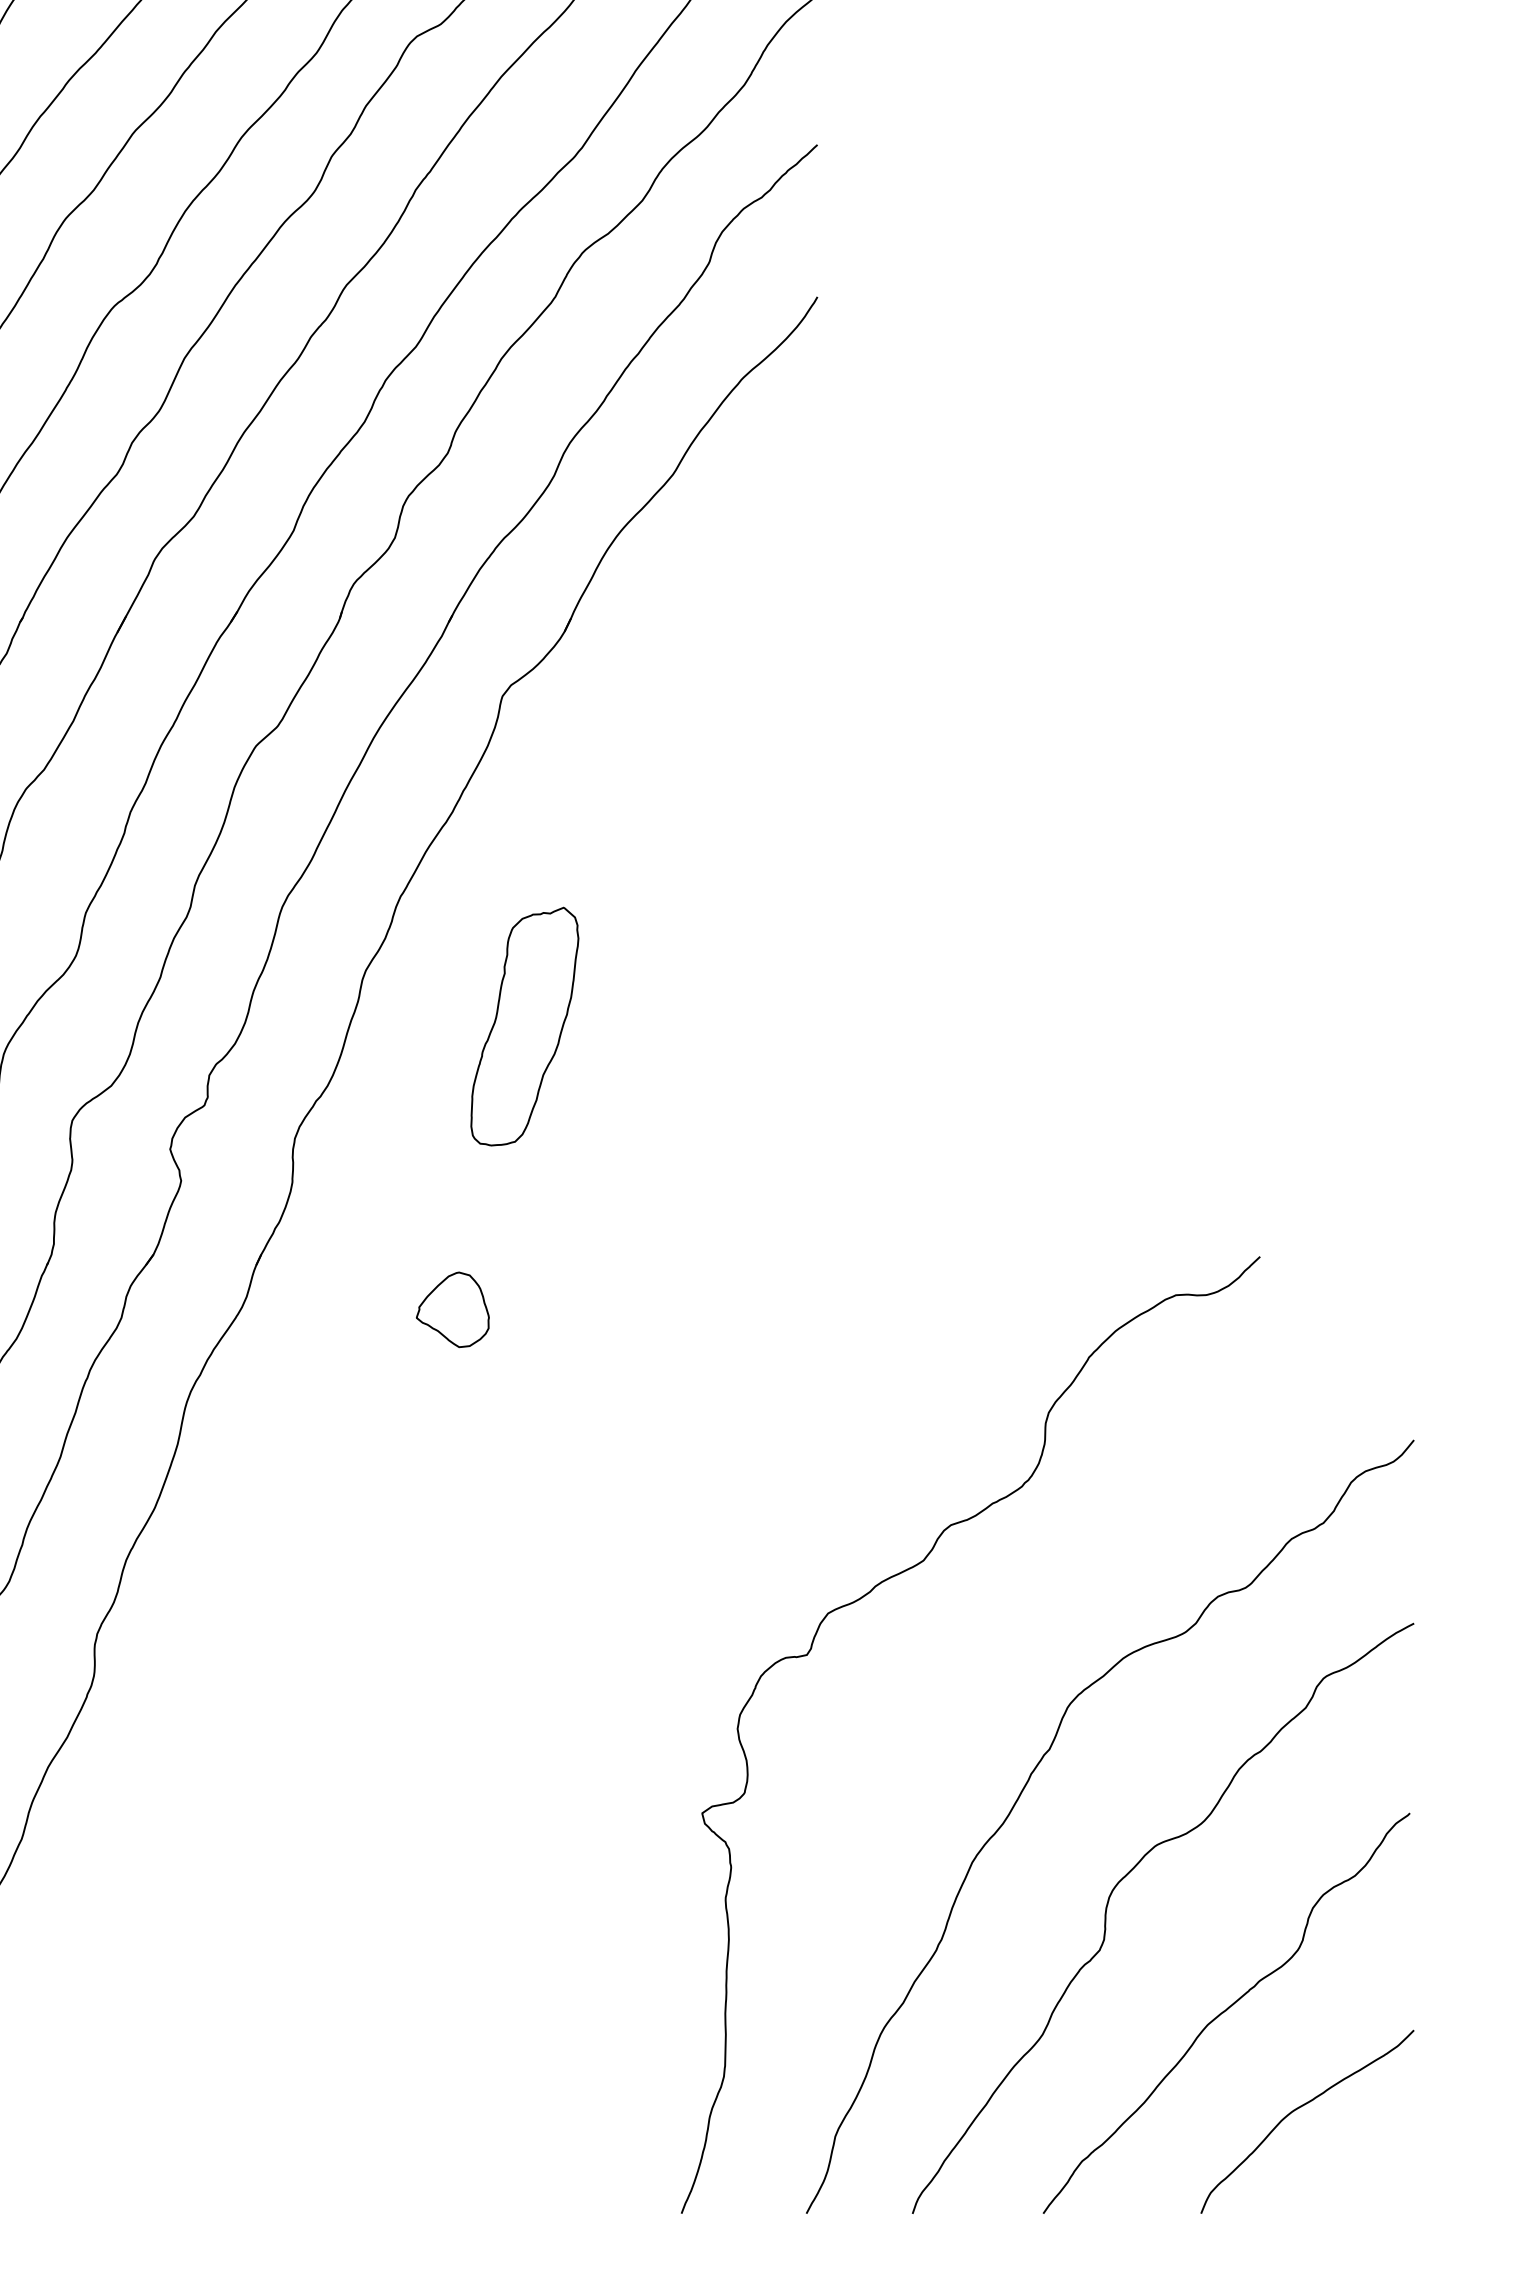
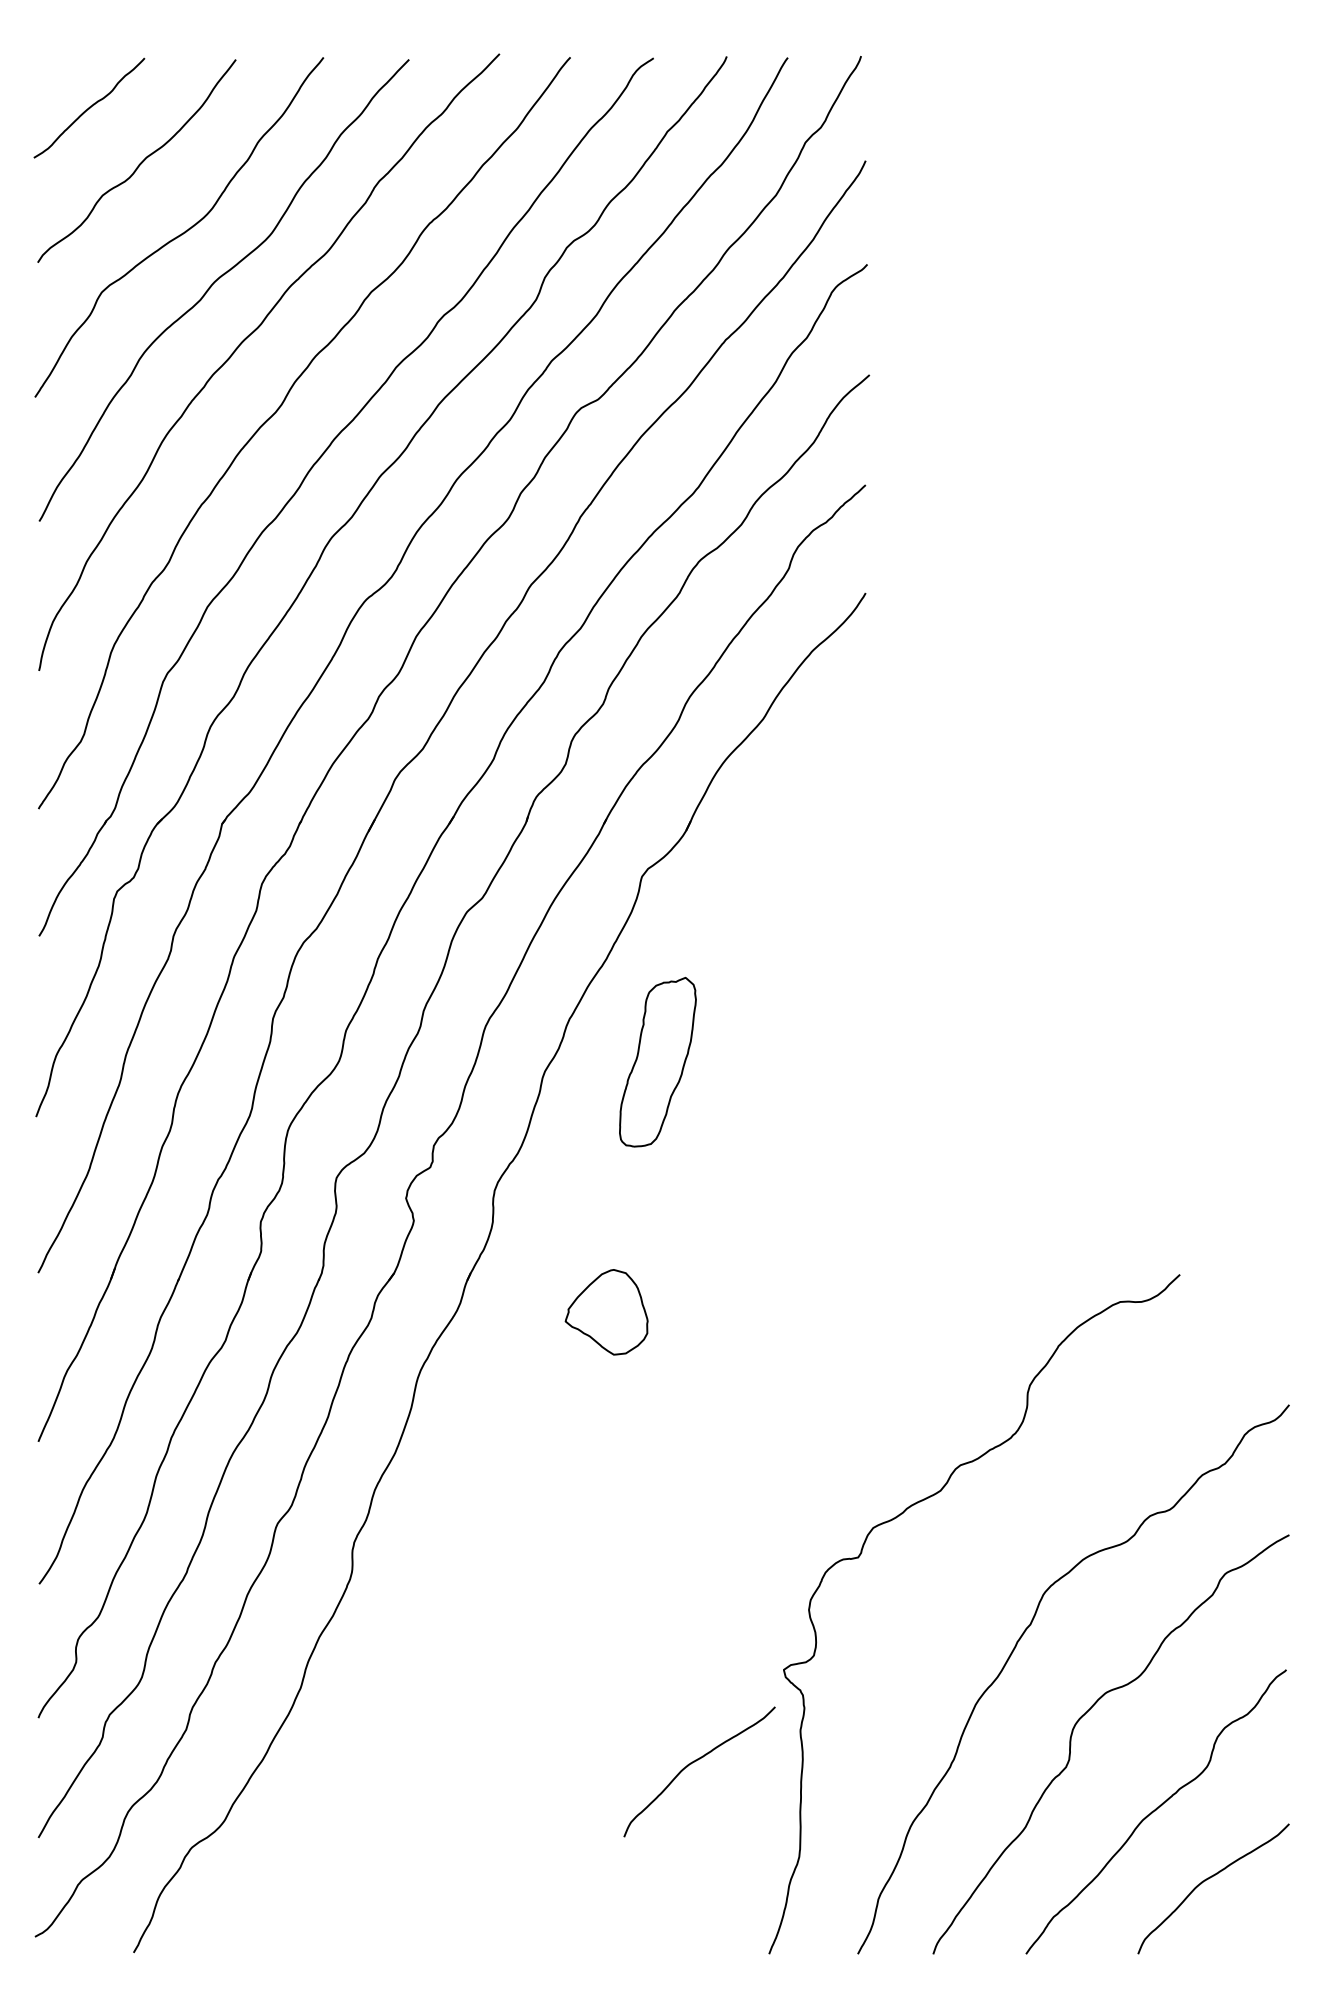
part: (524, 1026) -> (657, 1062), moved
part: (452, 1310) -> (606, 1312), size x1.6
curve: (576, 1943) -> (694, 1762), added

